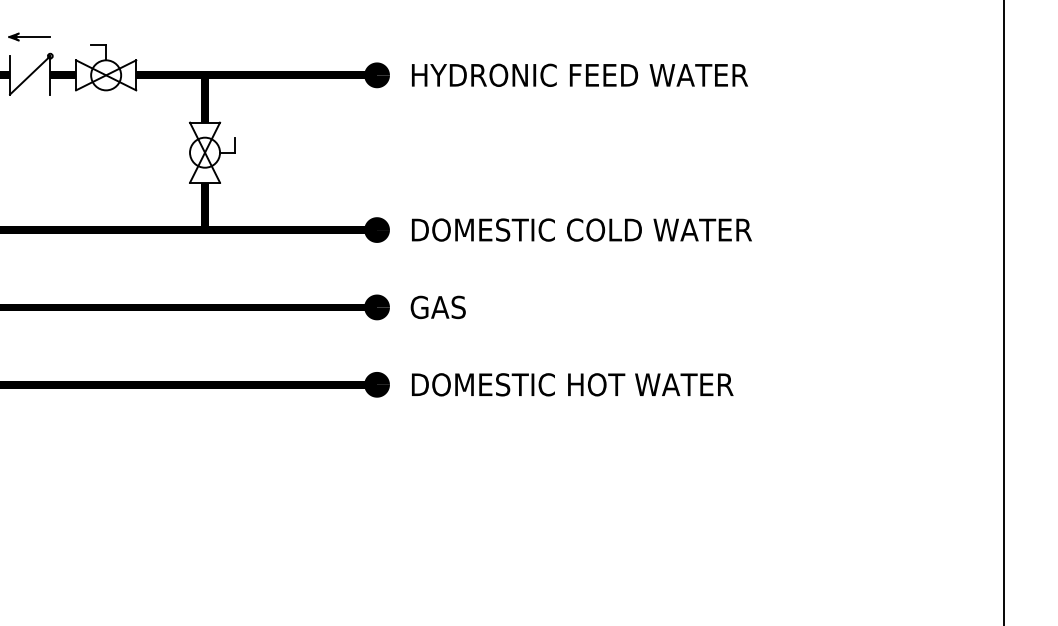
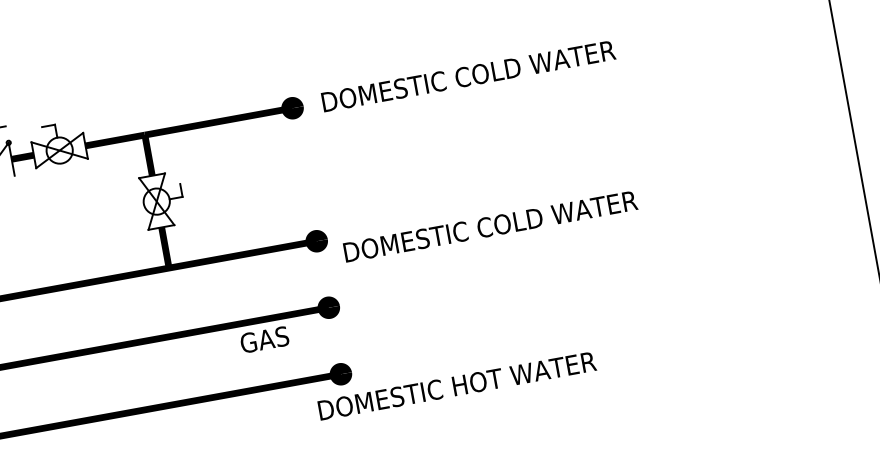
text: (582, 74) -> (469, 75), HYDRONIC FEED WATER -> DOMESTIC COLD WATER
text: (581, 229) -> (490, 226), moved
text: (437, 307) -> (264, 340), moved
text: (572, 384) -> (457, 385), moved

